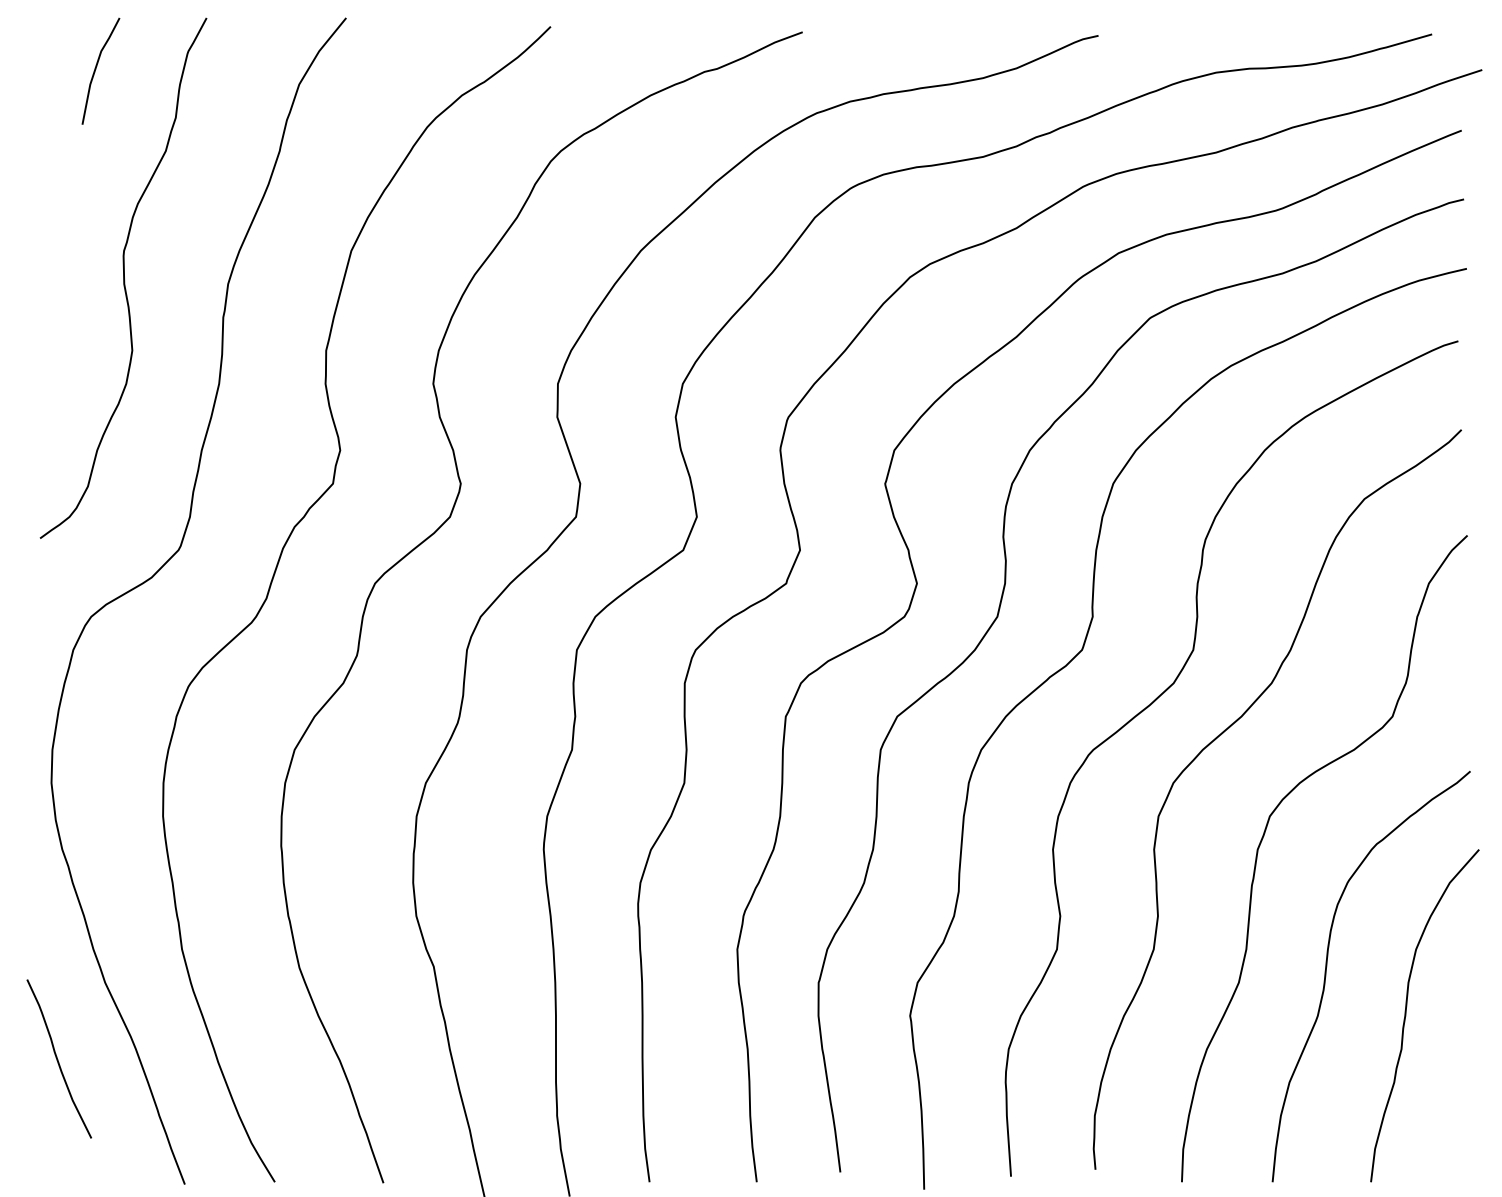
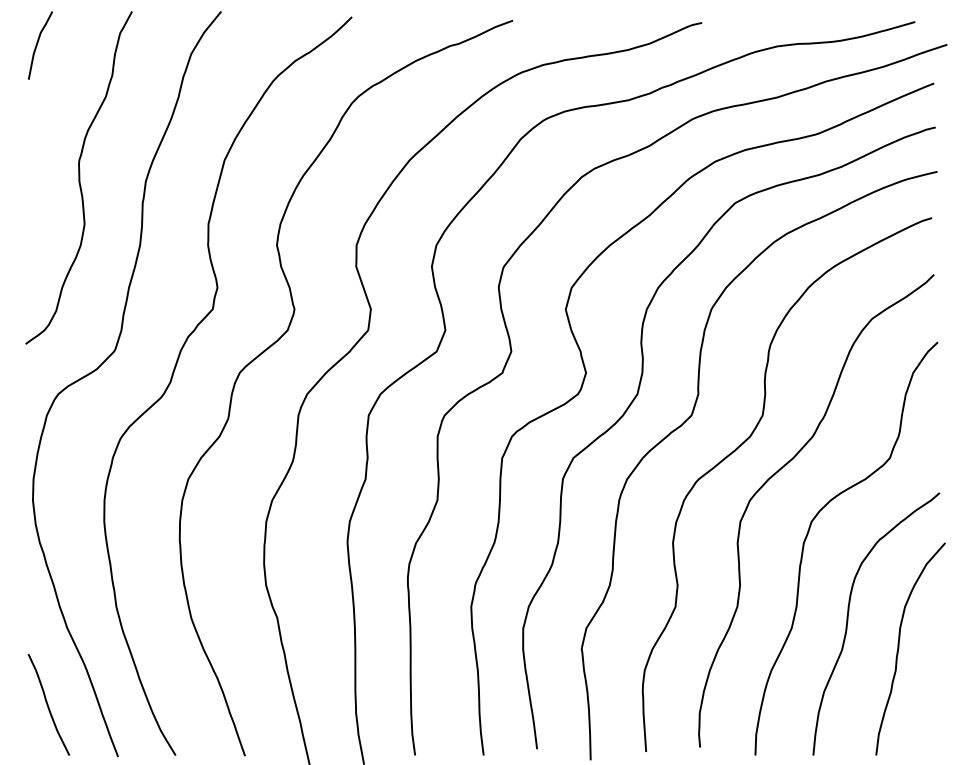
line: (97, 68) -> (38, 43), moved
curve: (58, 1058) -> (48, 704), moved

